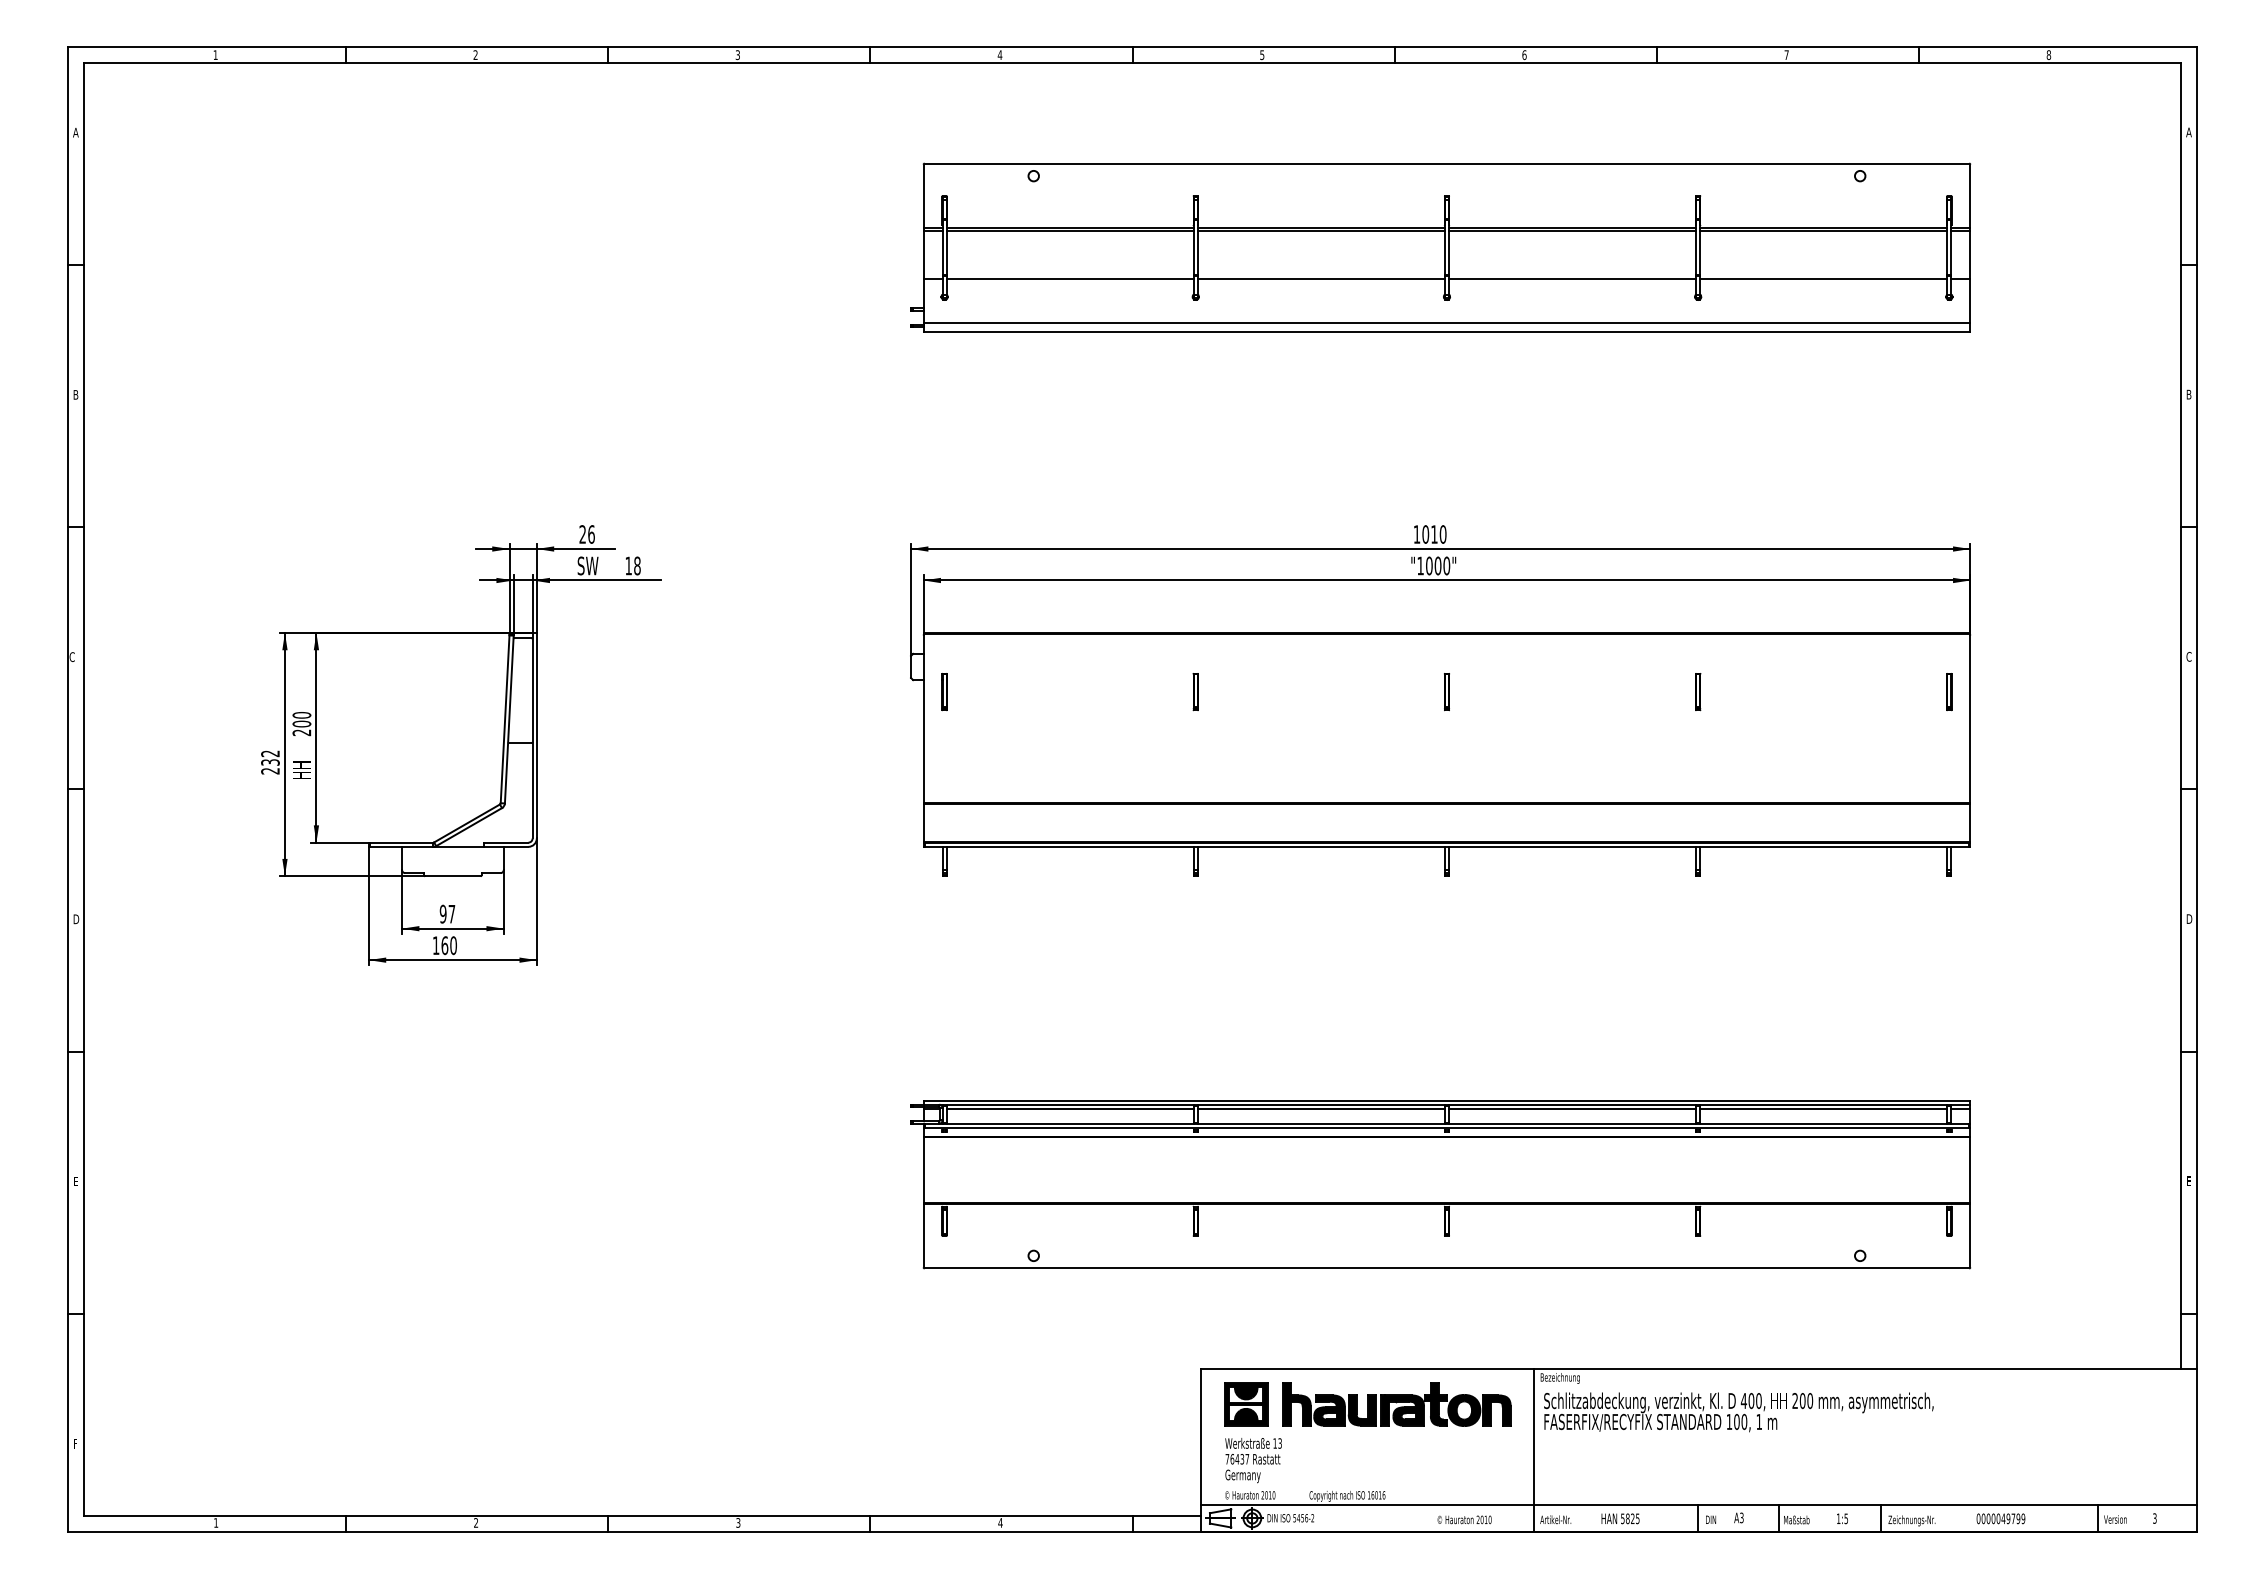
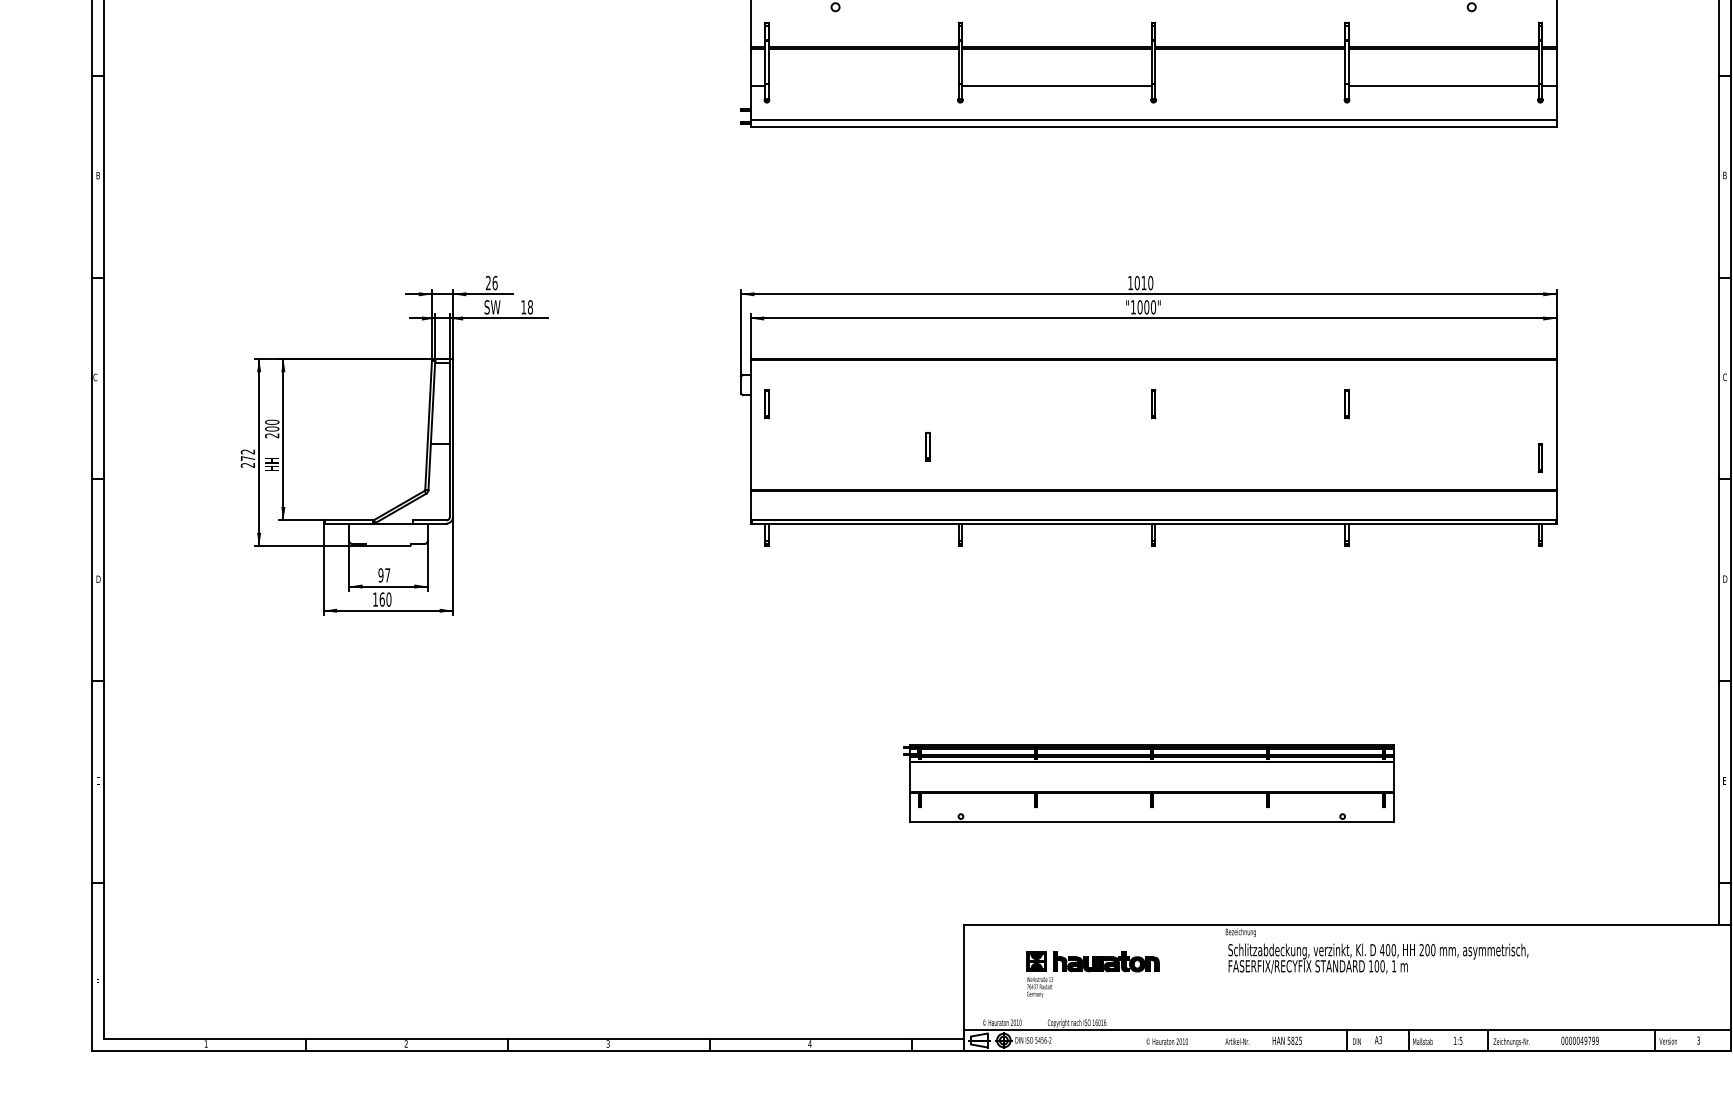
line: (1069, 279) -> (863, 86), removed
line: (1572, 279) -> (1250, 86), removed
part: (1195, 692) -> (927, 447), moved
part: (1949, 692) -> (1540, 458), moved
text: (270, 762) -> (248, 458), 232 -> 272
part: (1440, 1184) -> (1148, 783), size x0.6
part: (1367, 1432) -> (1092, 974), size x0.6
line: (1533, 1449) -> (1220, 987), removed

